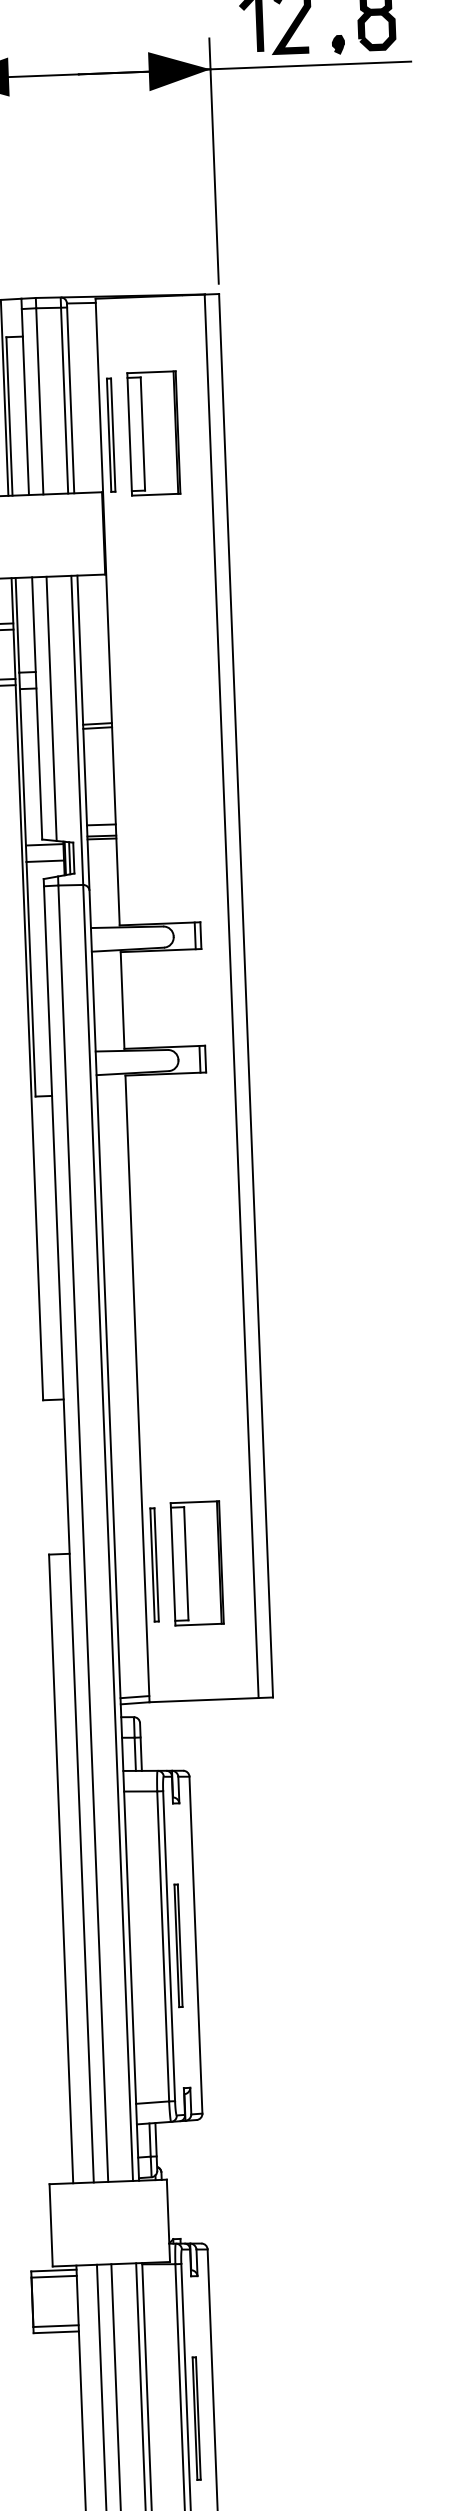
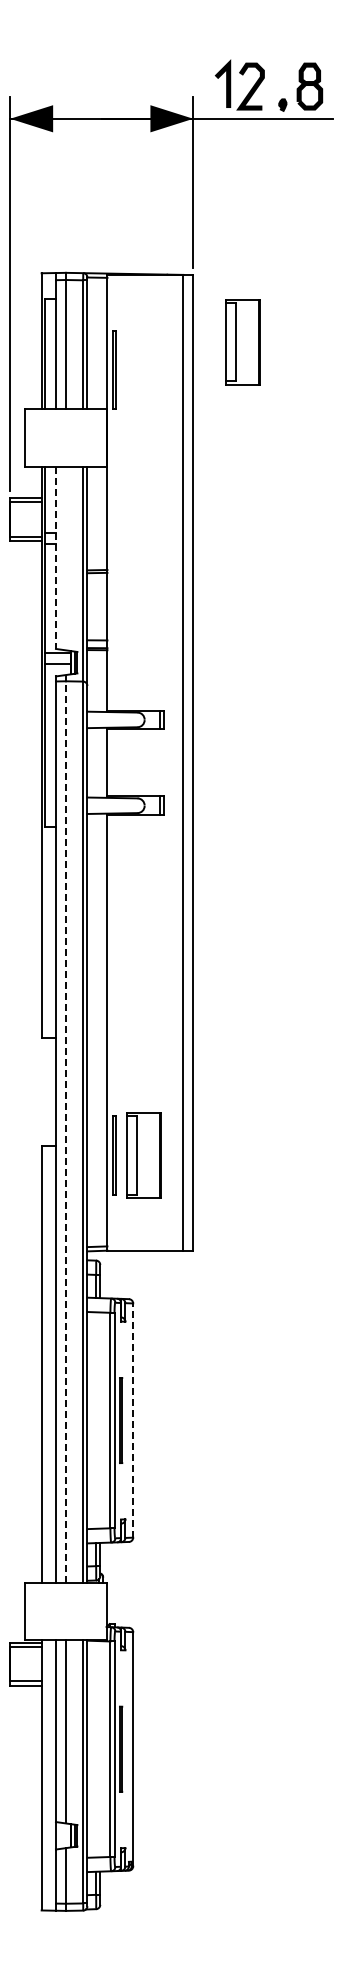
part: (152, 434) -> (242, 342), moved
line: (50, 708) -> (65, 558), removed
line: (36, 709) -> (55, 558), solid -> dashed
line: (82, 1528) -> (65, 1128), solid -> dashed
line: (196, 1945) -> (133, 1420), solid -> dashed

